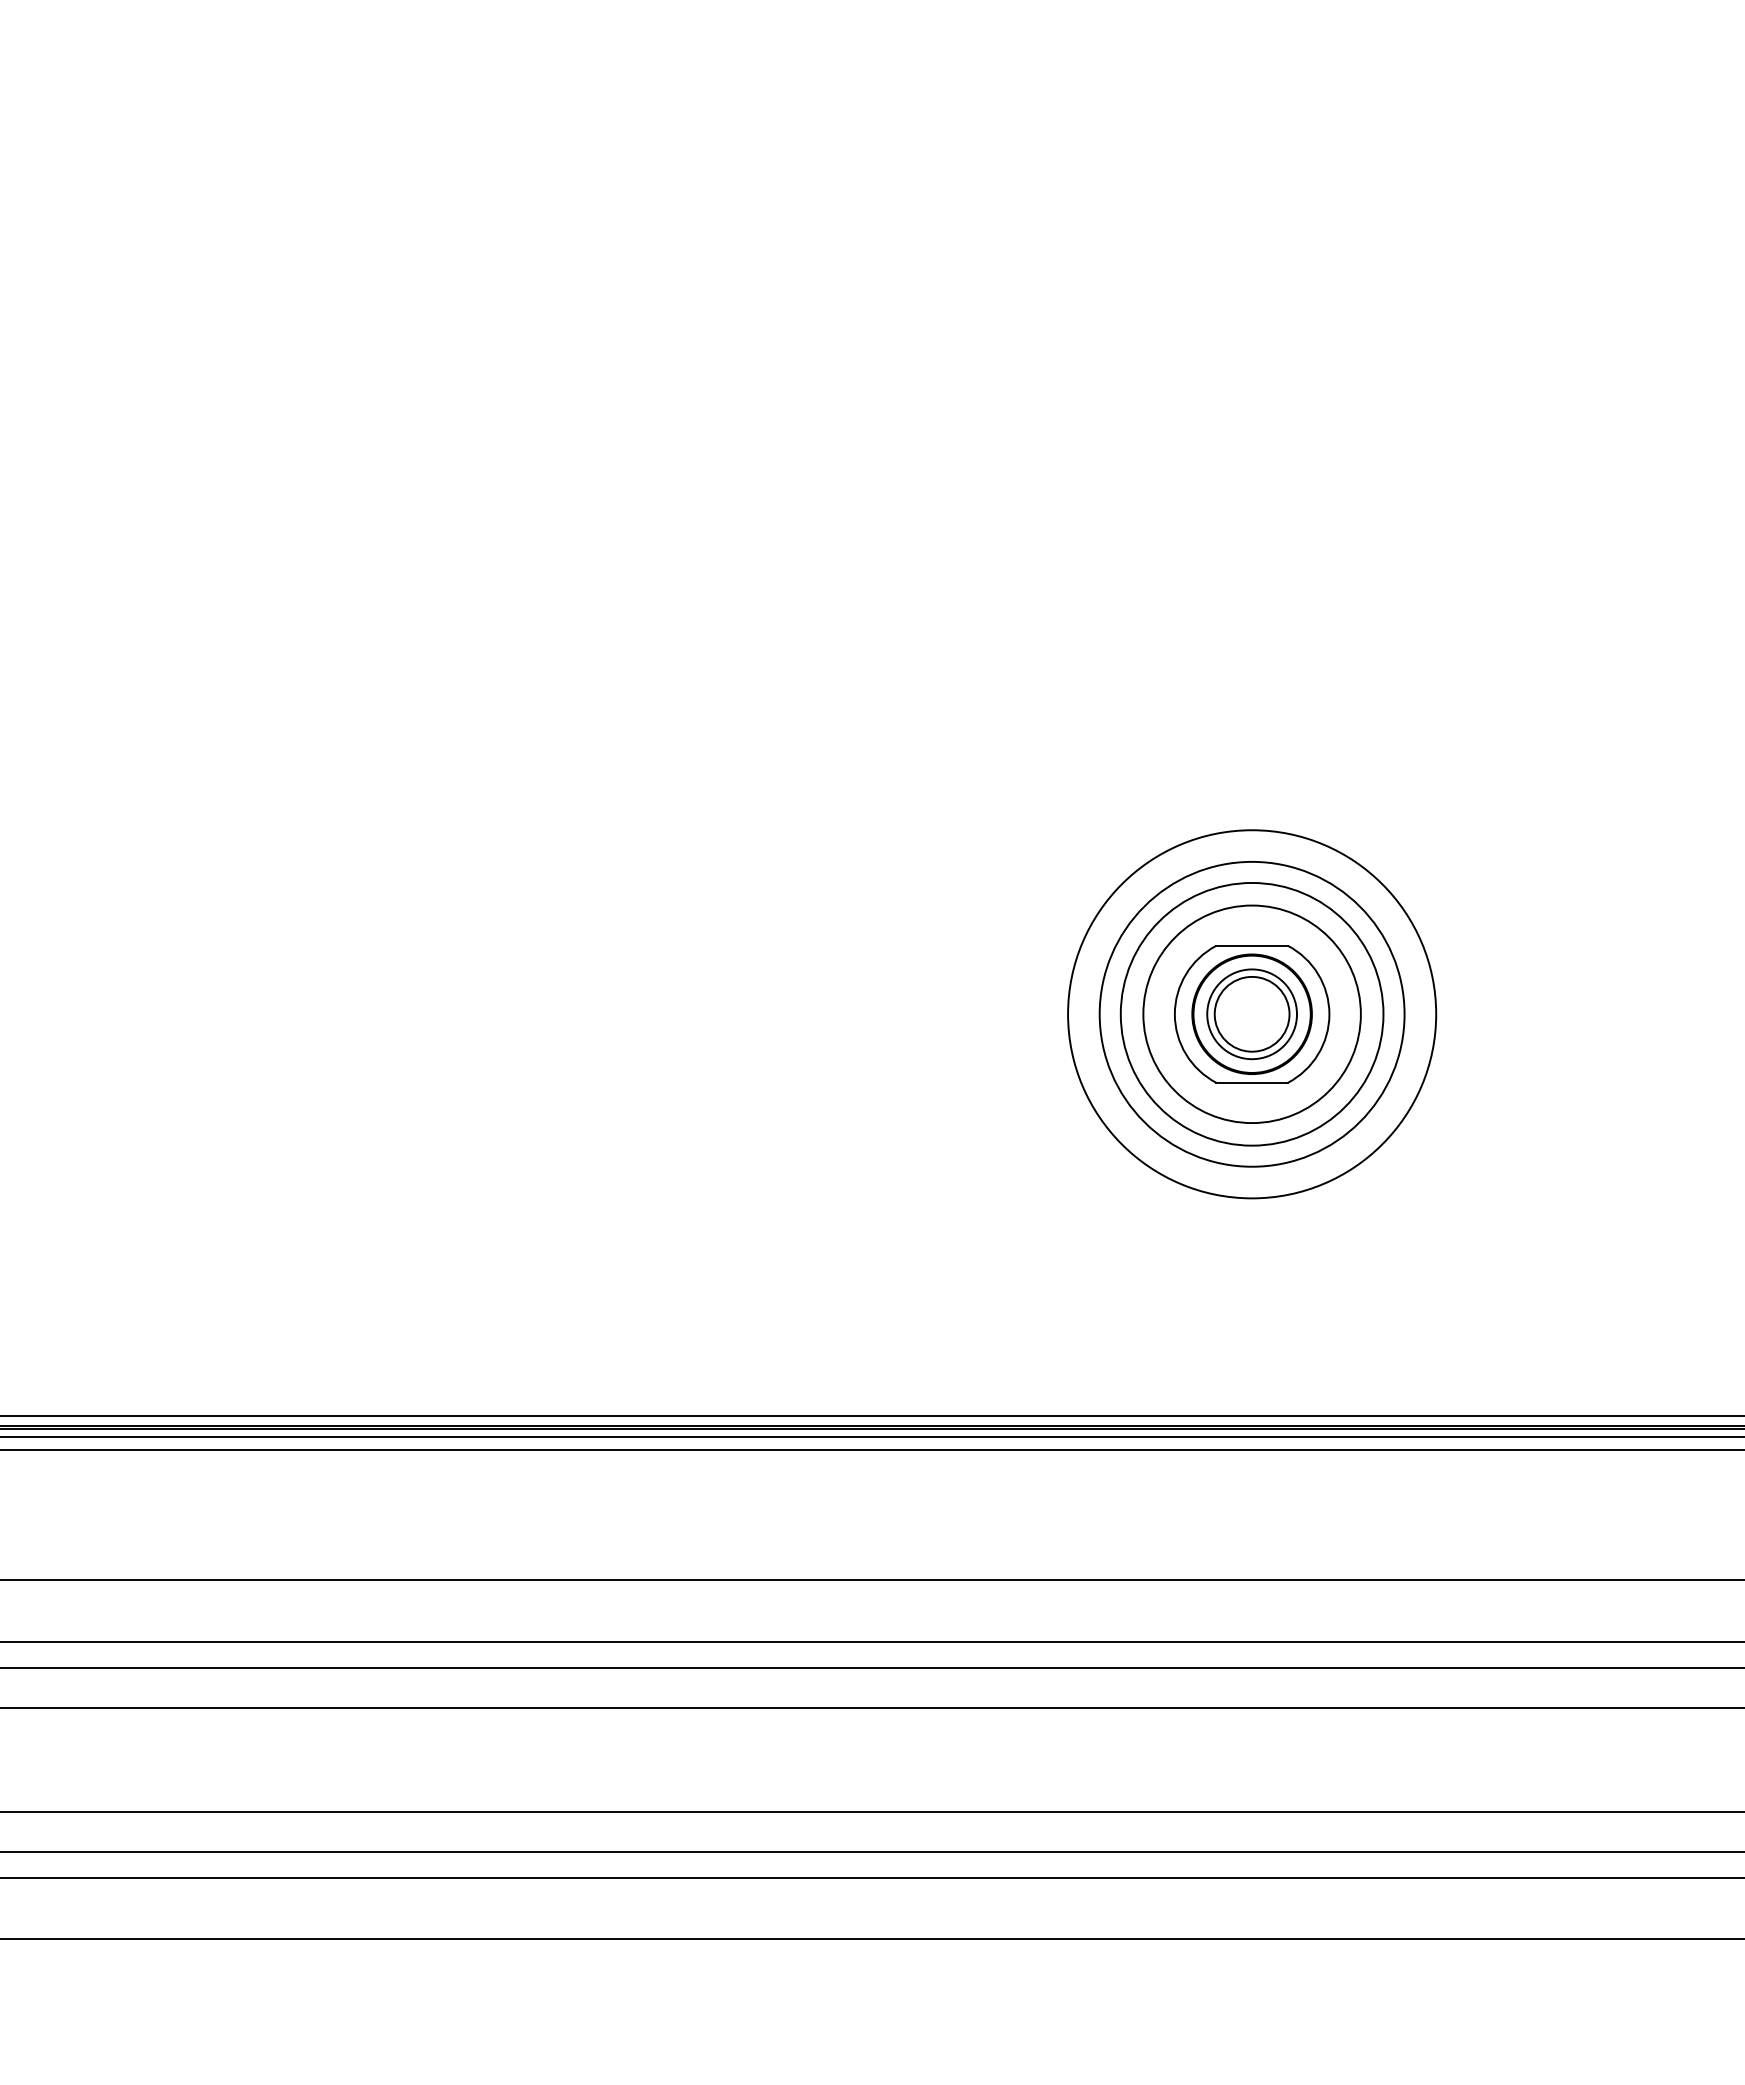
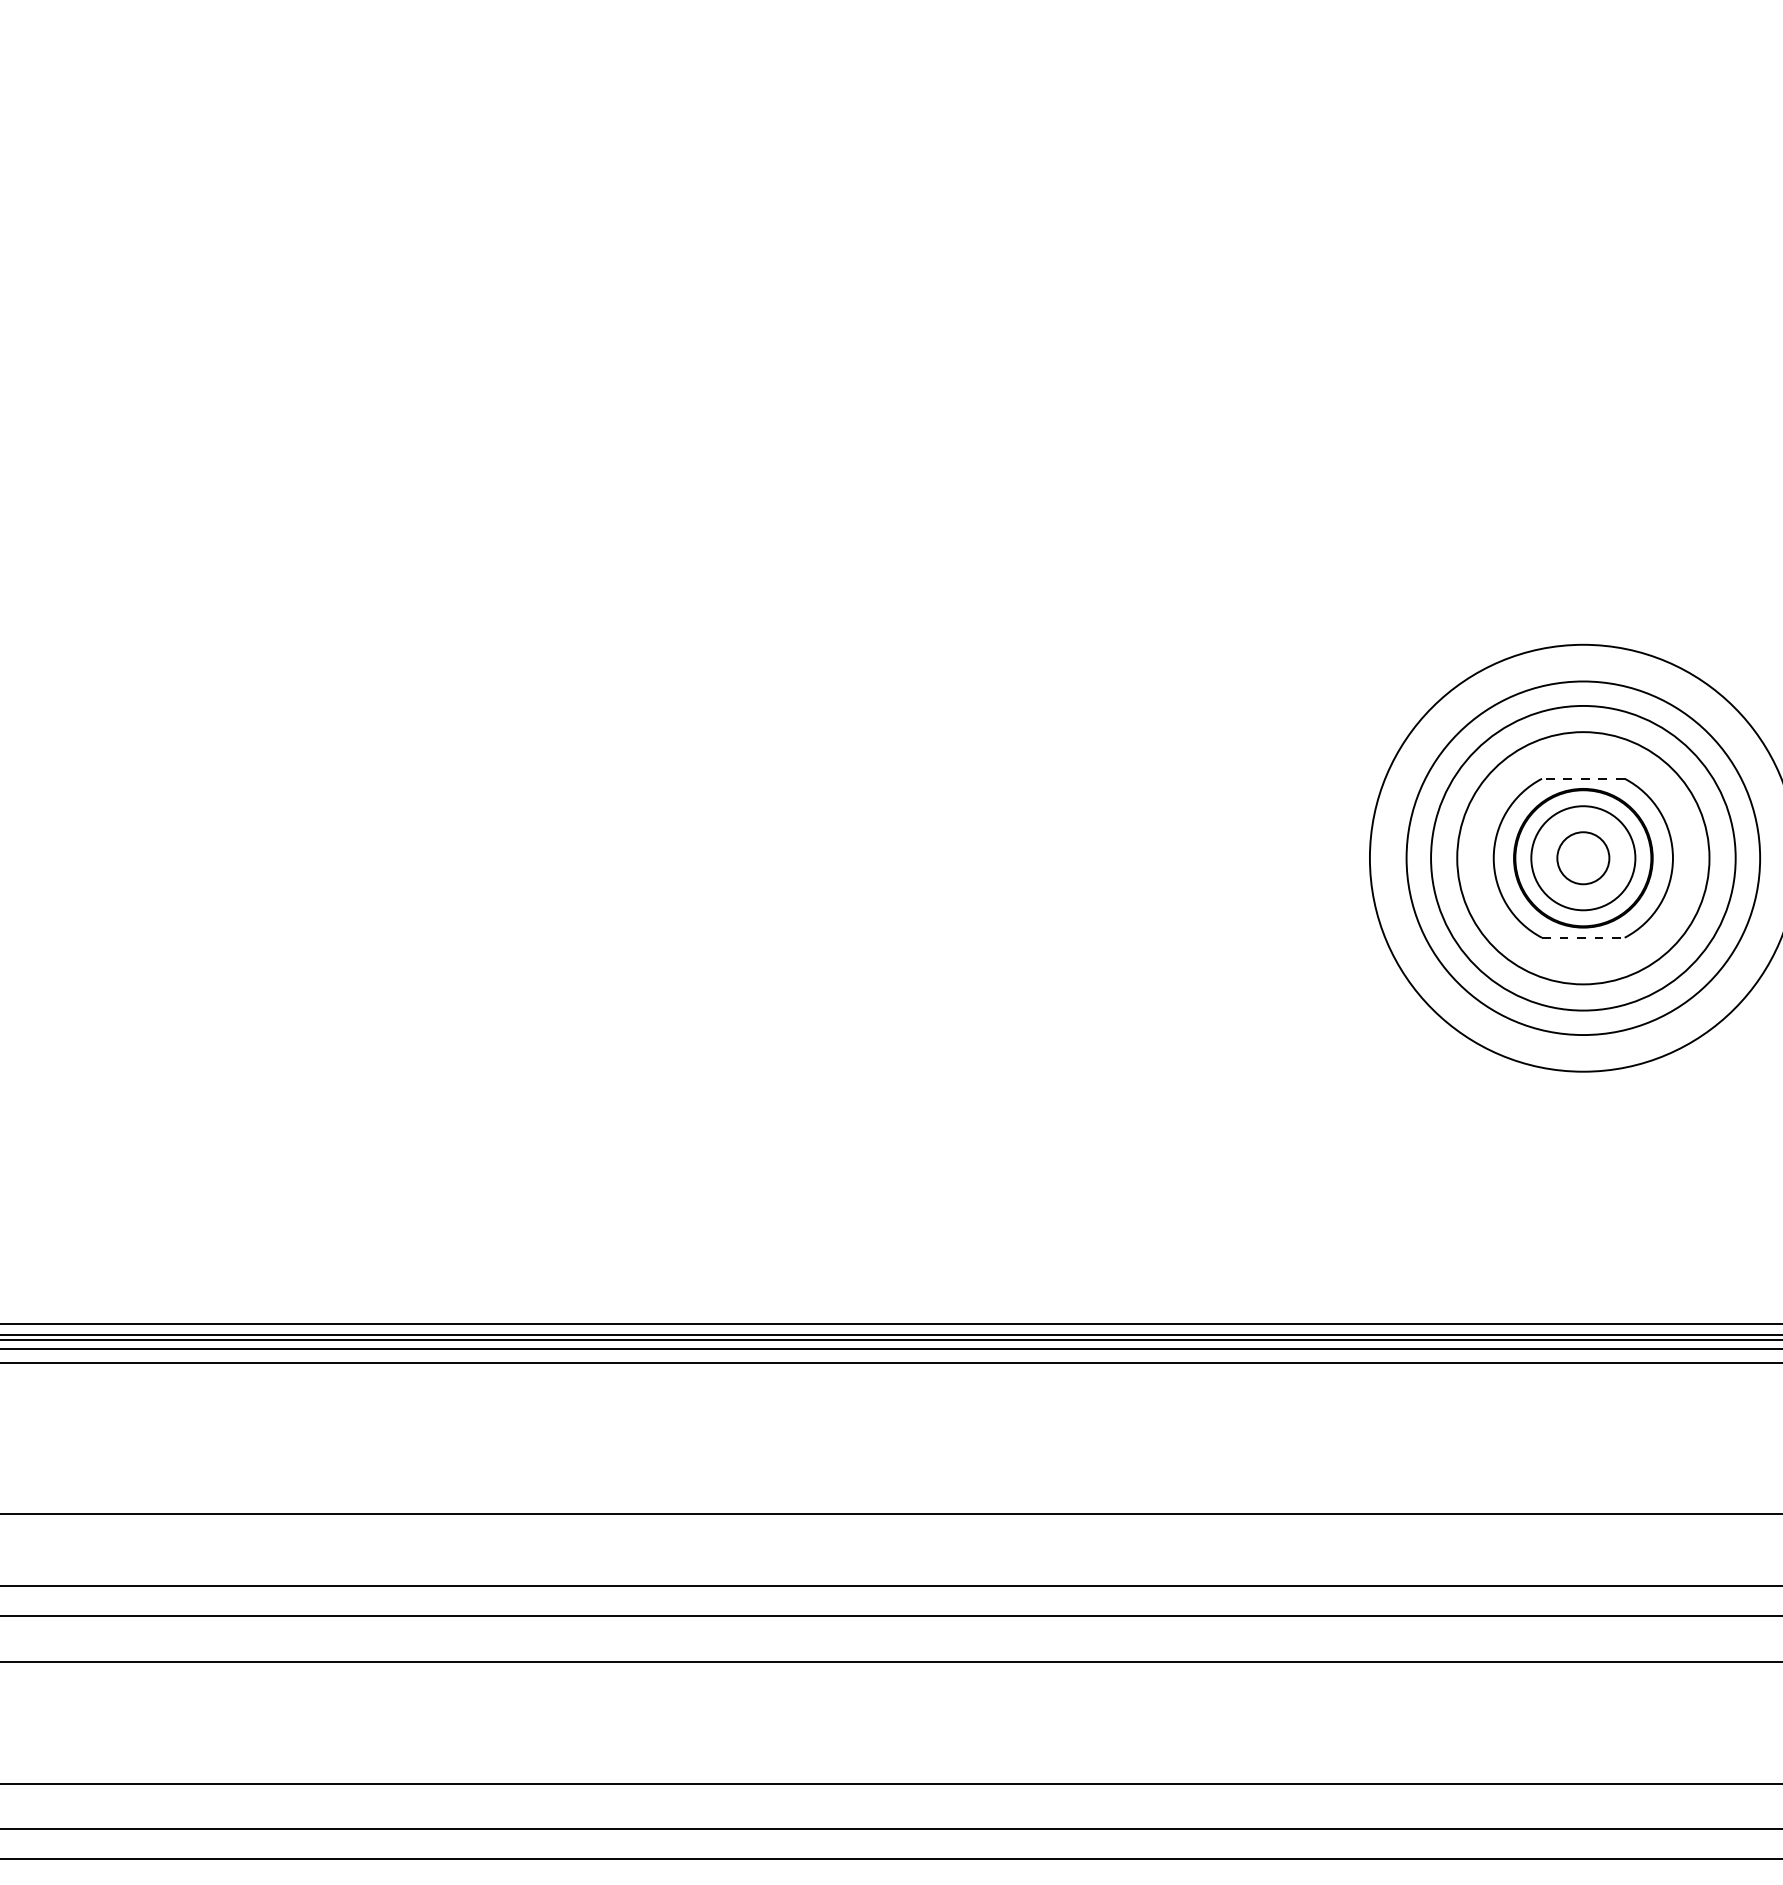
line: (1252, 945) -> (1583, 778), solid -> dashed
circle: (1251, 1013) -> (1582, 857), size x0.6
line: (1252, 1082) -> (1583, 937), solid -> dashed

